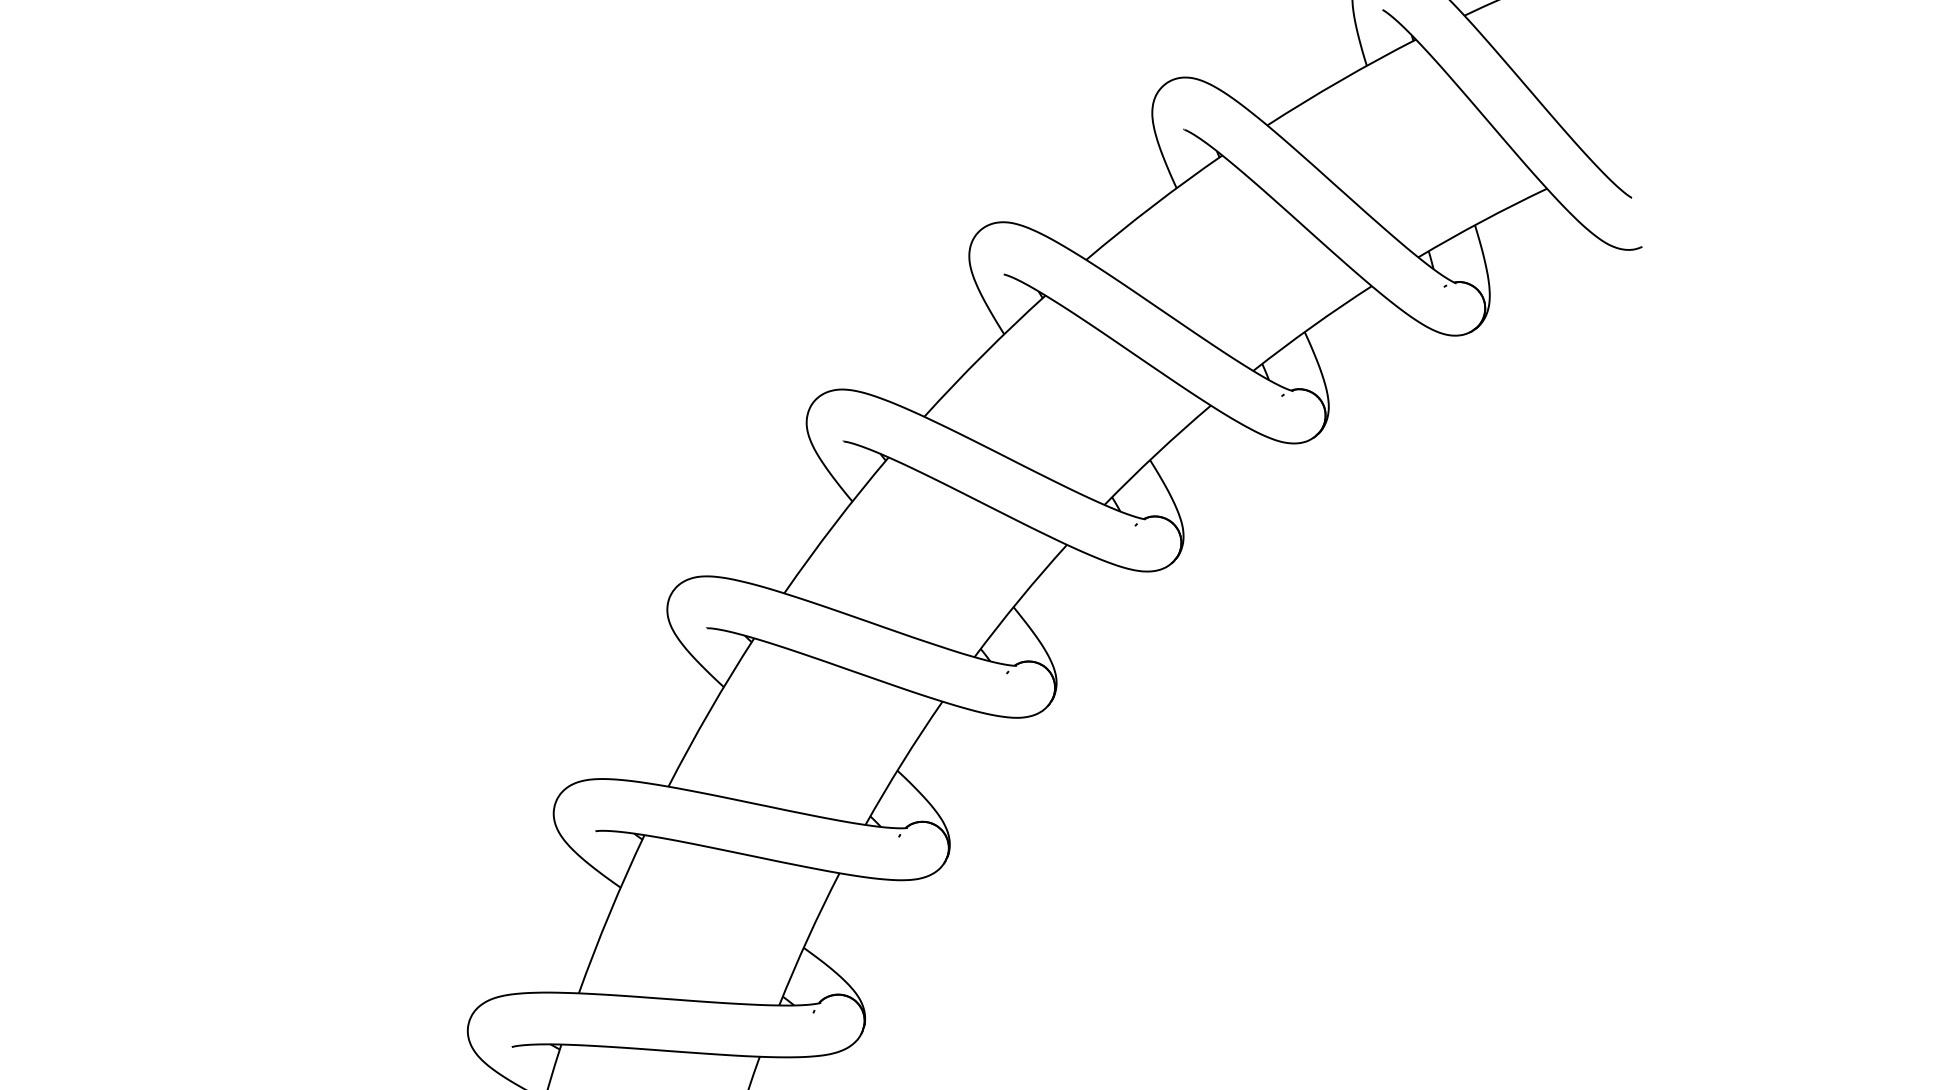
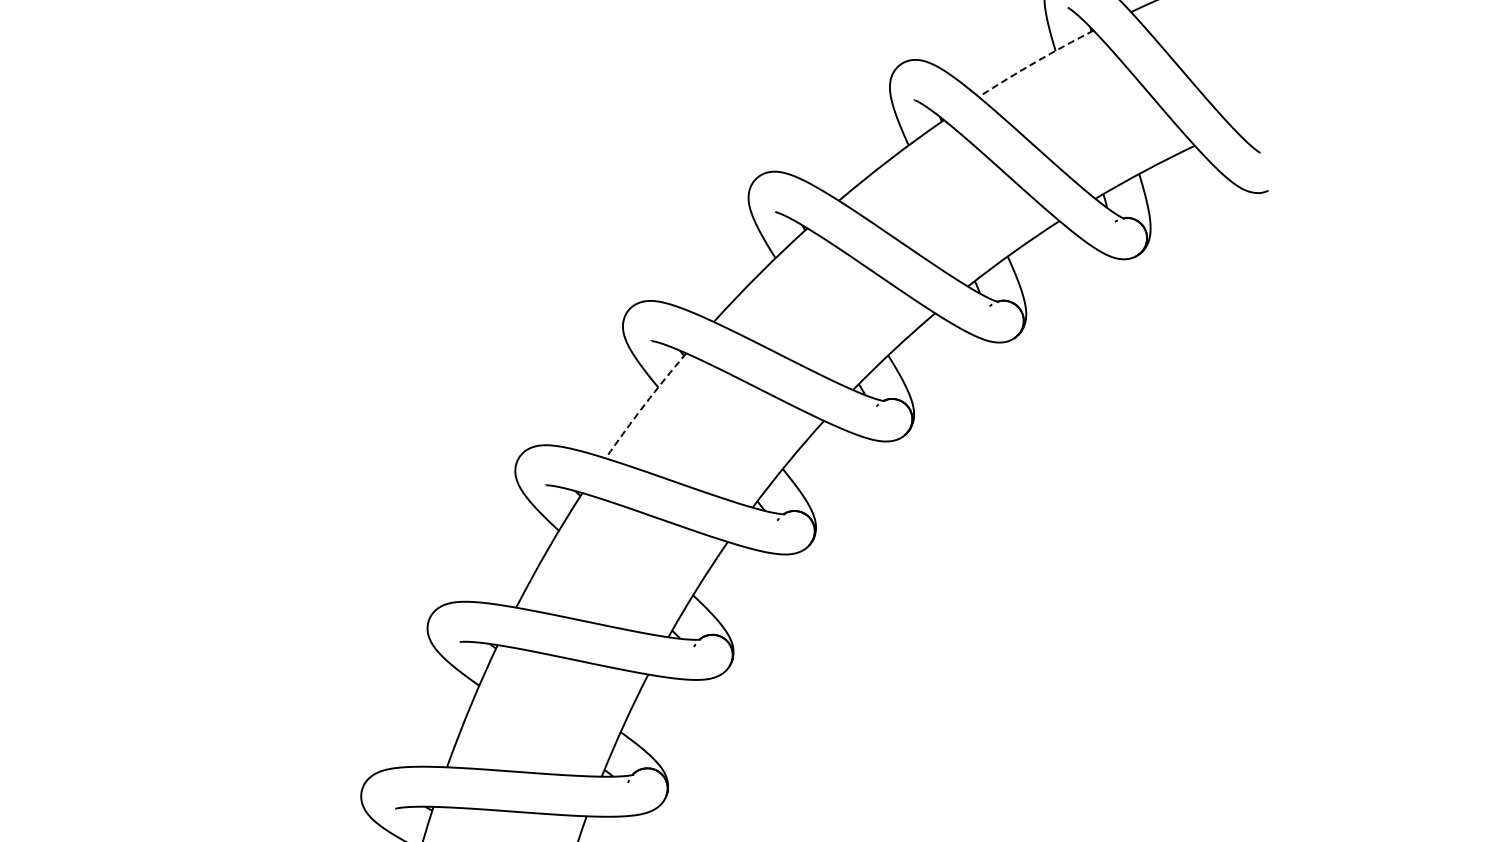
arc: (1340, 80) -> (1035, 62), solid -> dashed
arc: (834, 523) -> (644, 404), solid -> dashed

